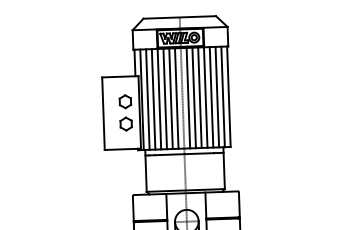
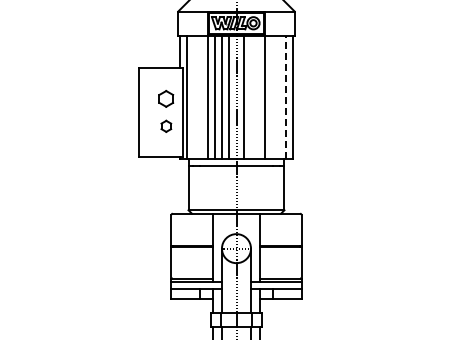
line: (211, 96) -> (272, 96), removed
line: (217, 96) -> (279, 96), removed
line: (193, 97) -> (250, 96), removed
line: (199, 97) -> (257, 96), removed
line: (223, 97) -> (286, 97), solid -> dashed
line: (153, 98) -> (200, 96), removed
line: (147, 99) -> (193, 96), removed
part: (126, 124) -> (166, 126), size x0.7

